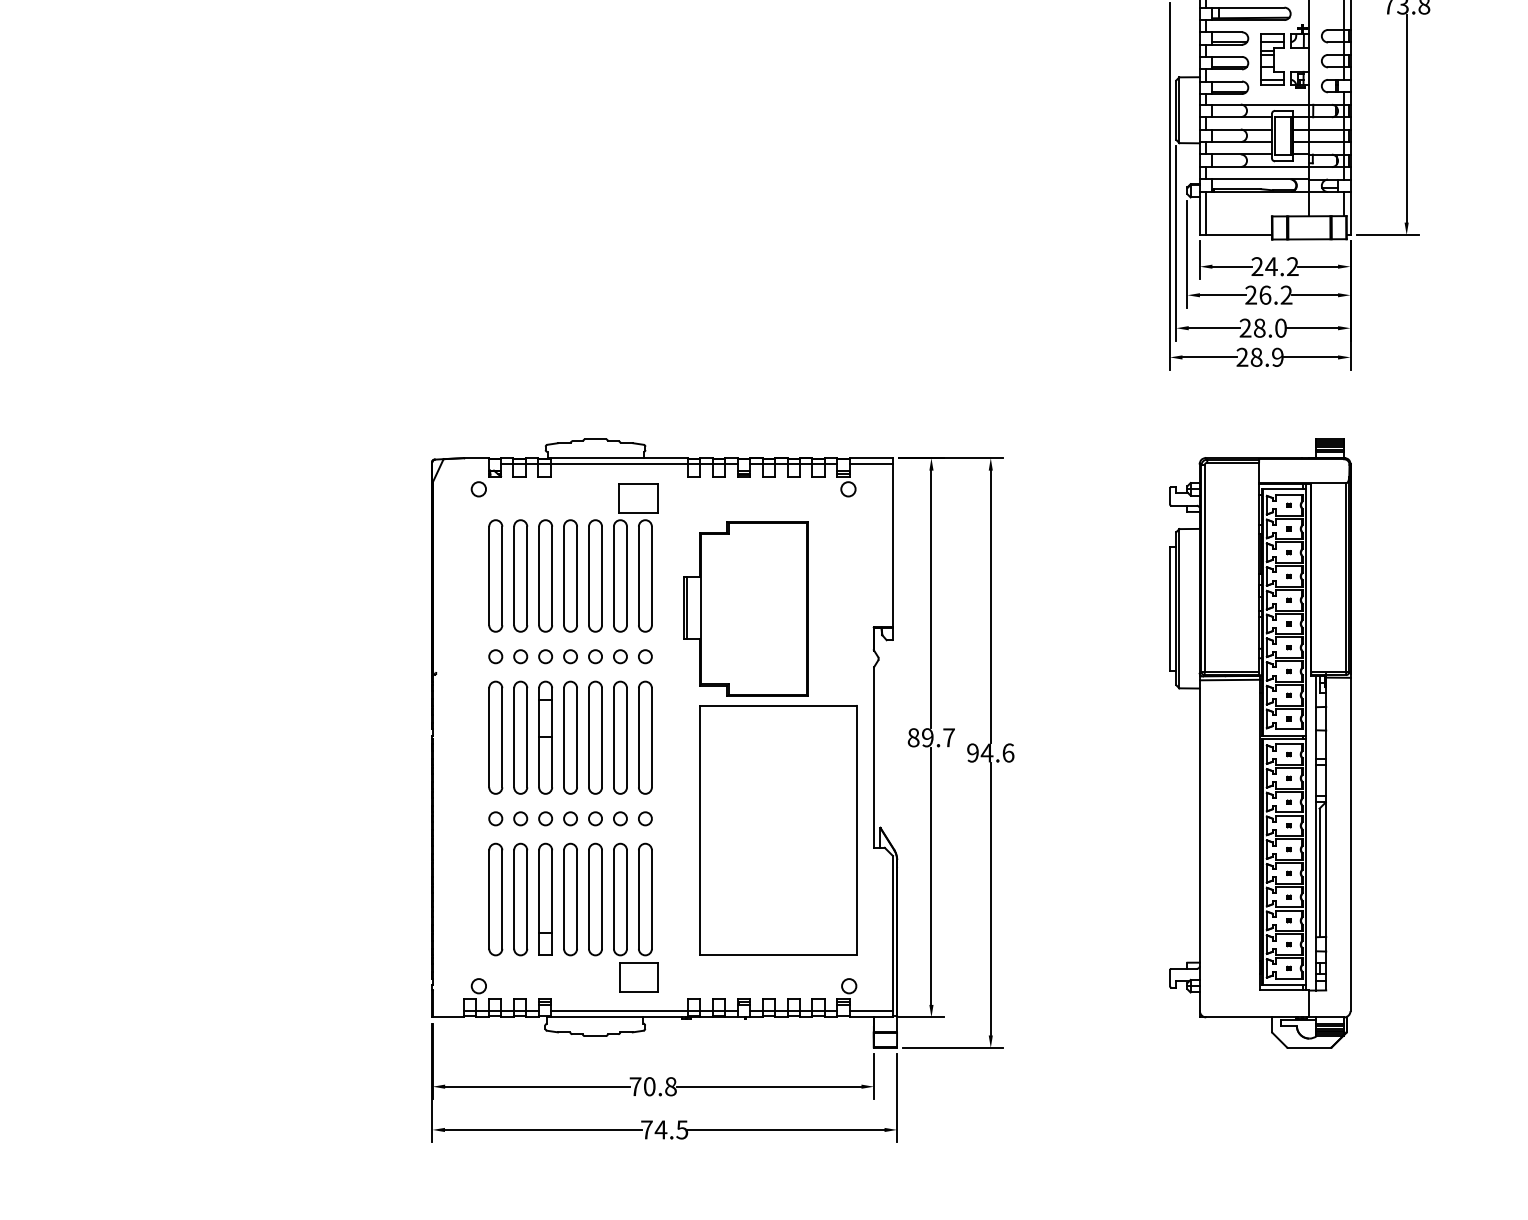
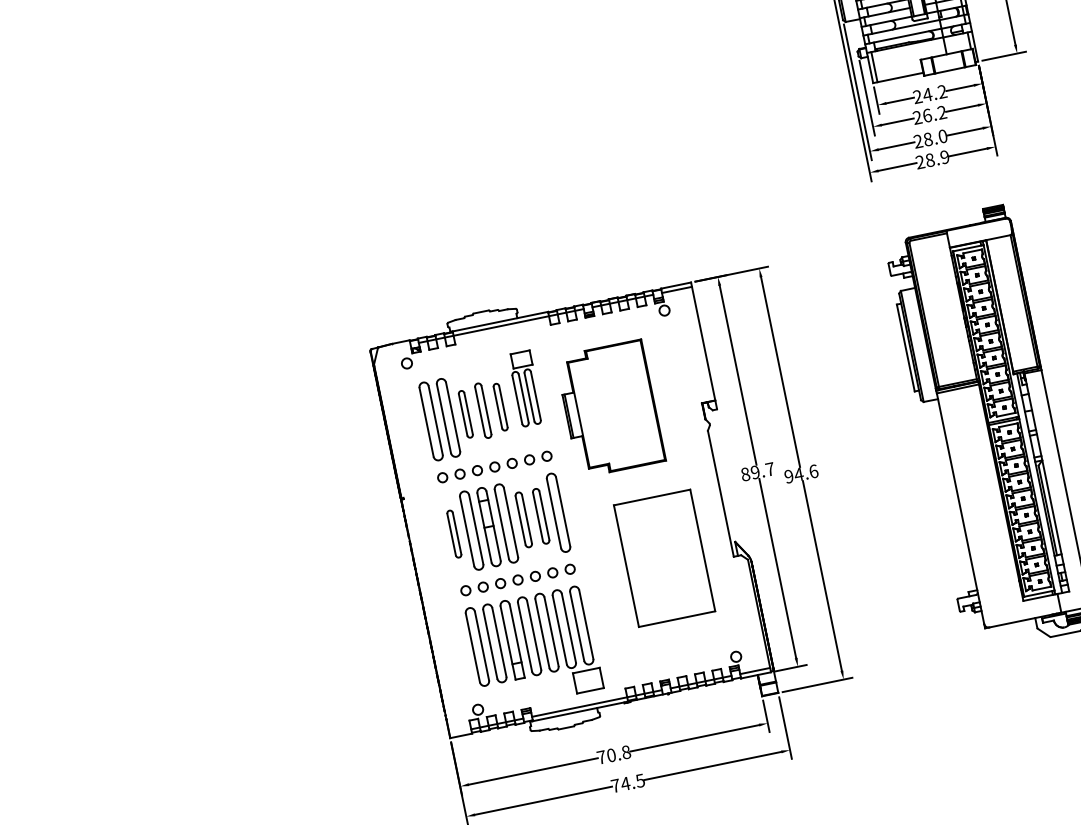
part: (635, 557) -> (525, 388), size x0.7
part: (545, 575) -> (465, 414), size x0.6
part: (570, 575) -> (483, 410), size x0.7
part: (595, 575) -> (500, 406), size x0.6
part: (495, 737) -> (454, 534), size x0.6
part: (595, 737) -> (523, 519), size x0.7
part: (620, 737) -> (541, 516), size x0.7
part: (778, 830) -> (664, 558), size x0.7

